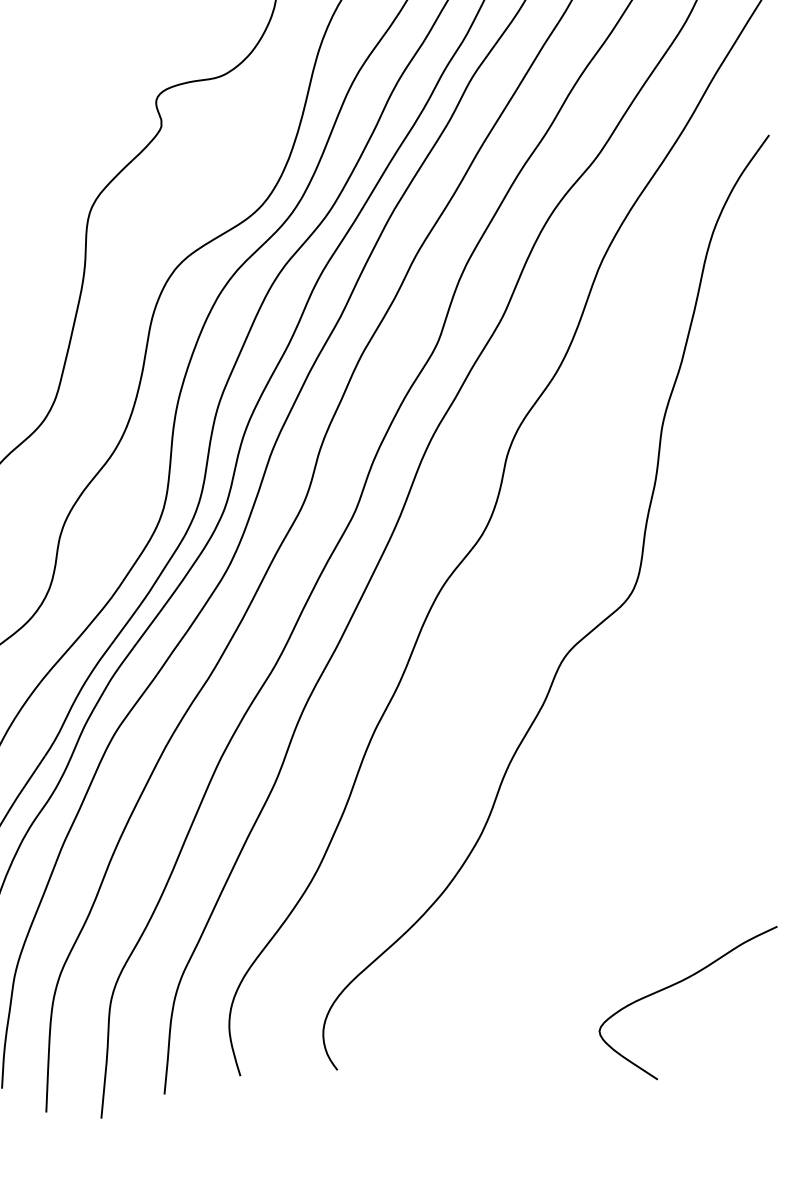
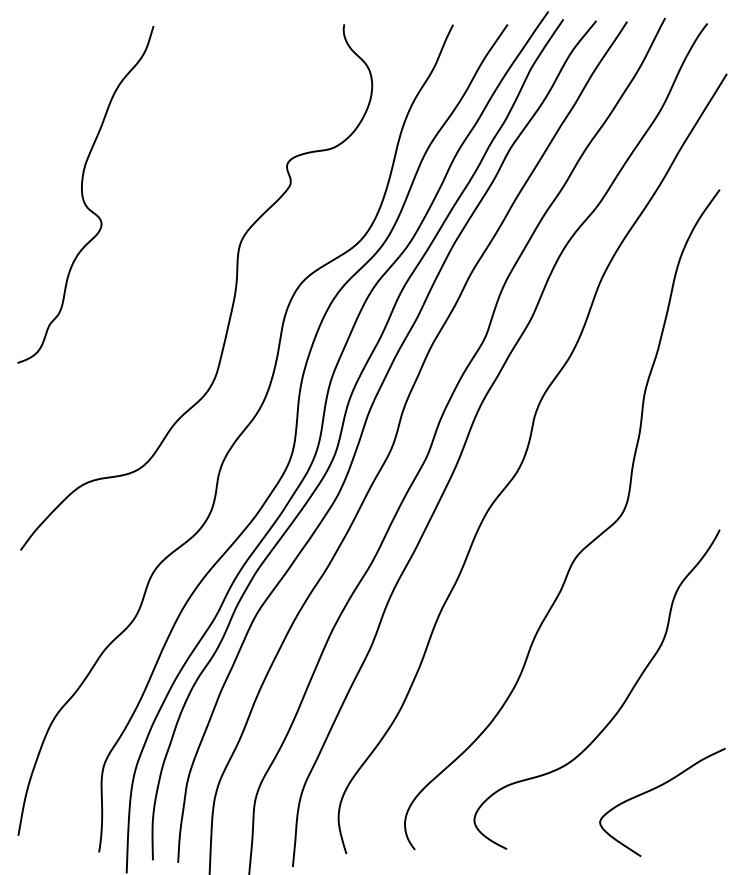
curve: (627, 868) -> (619, 707), added

